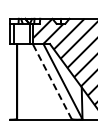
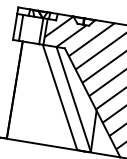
line: (52, 81) -> (60, 97), dashed -> solid

